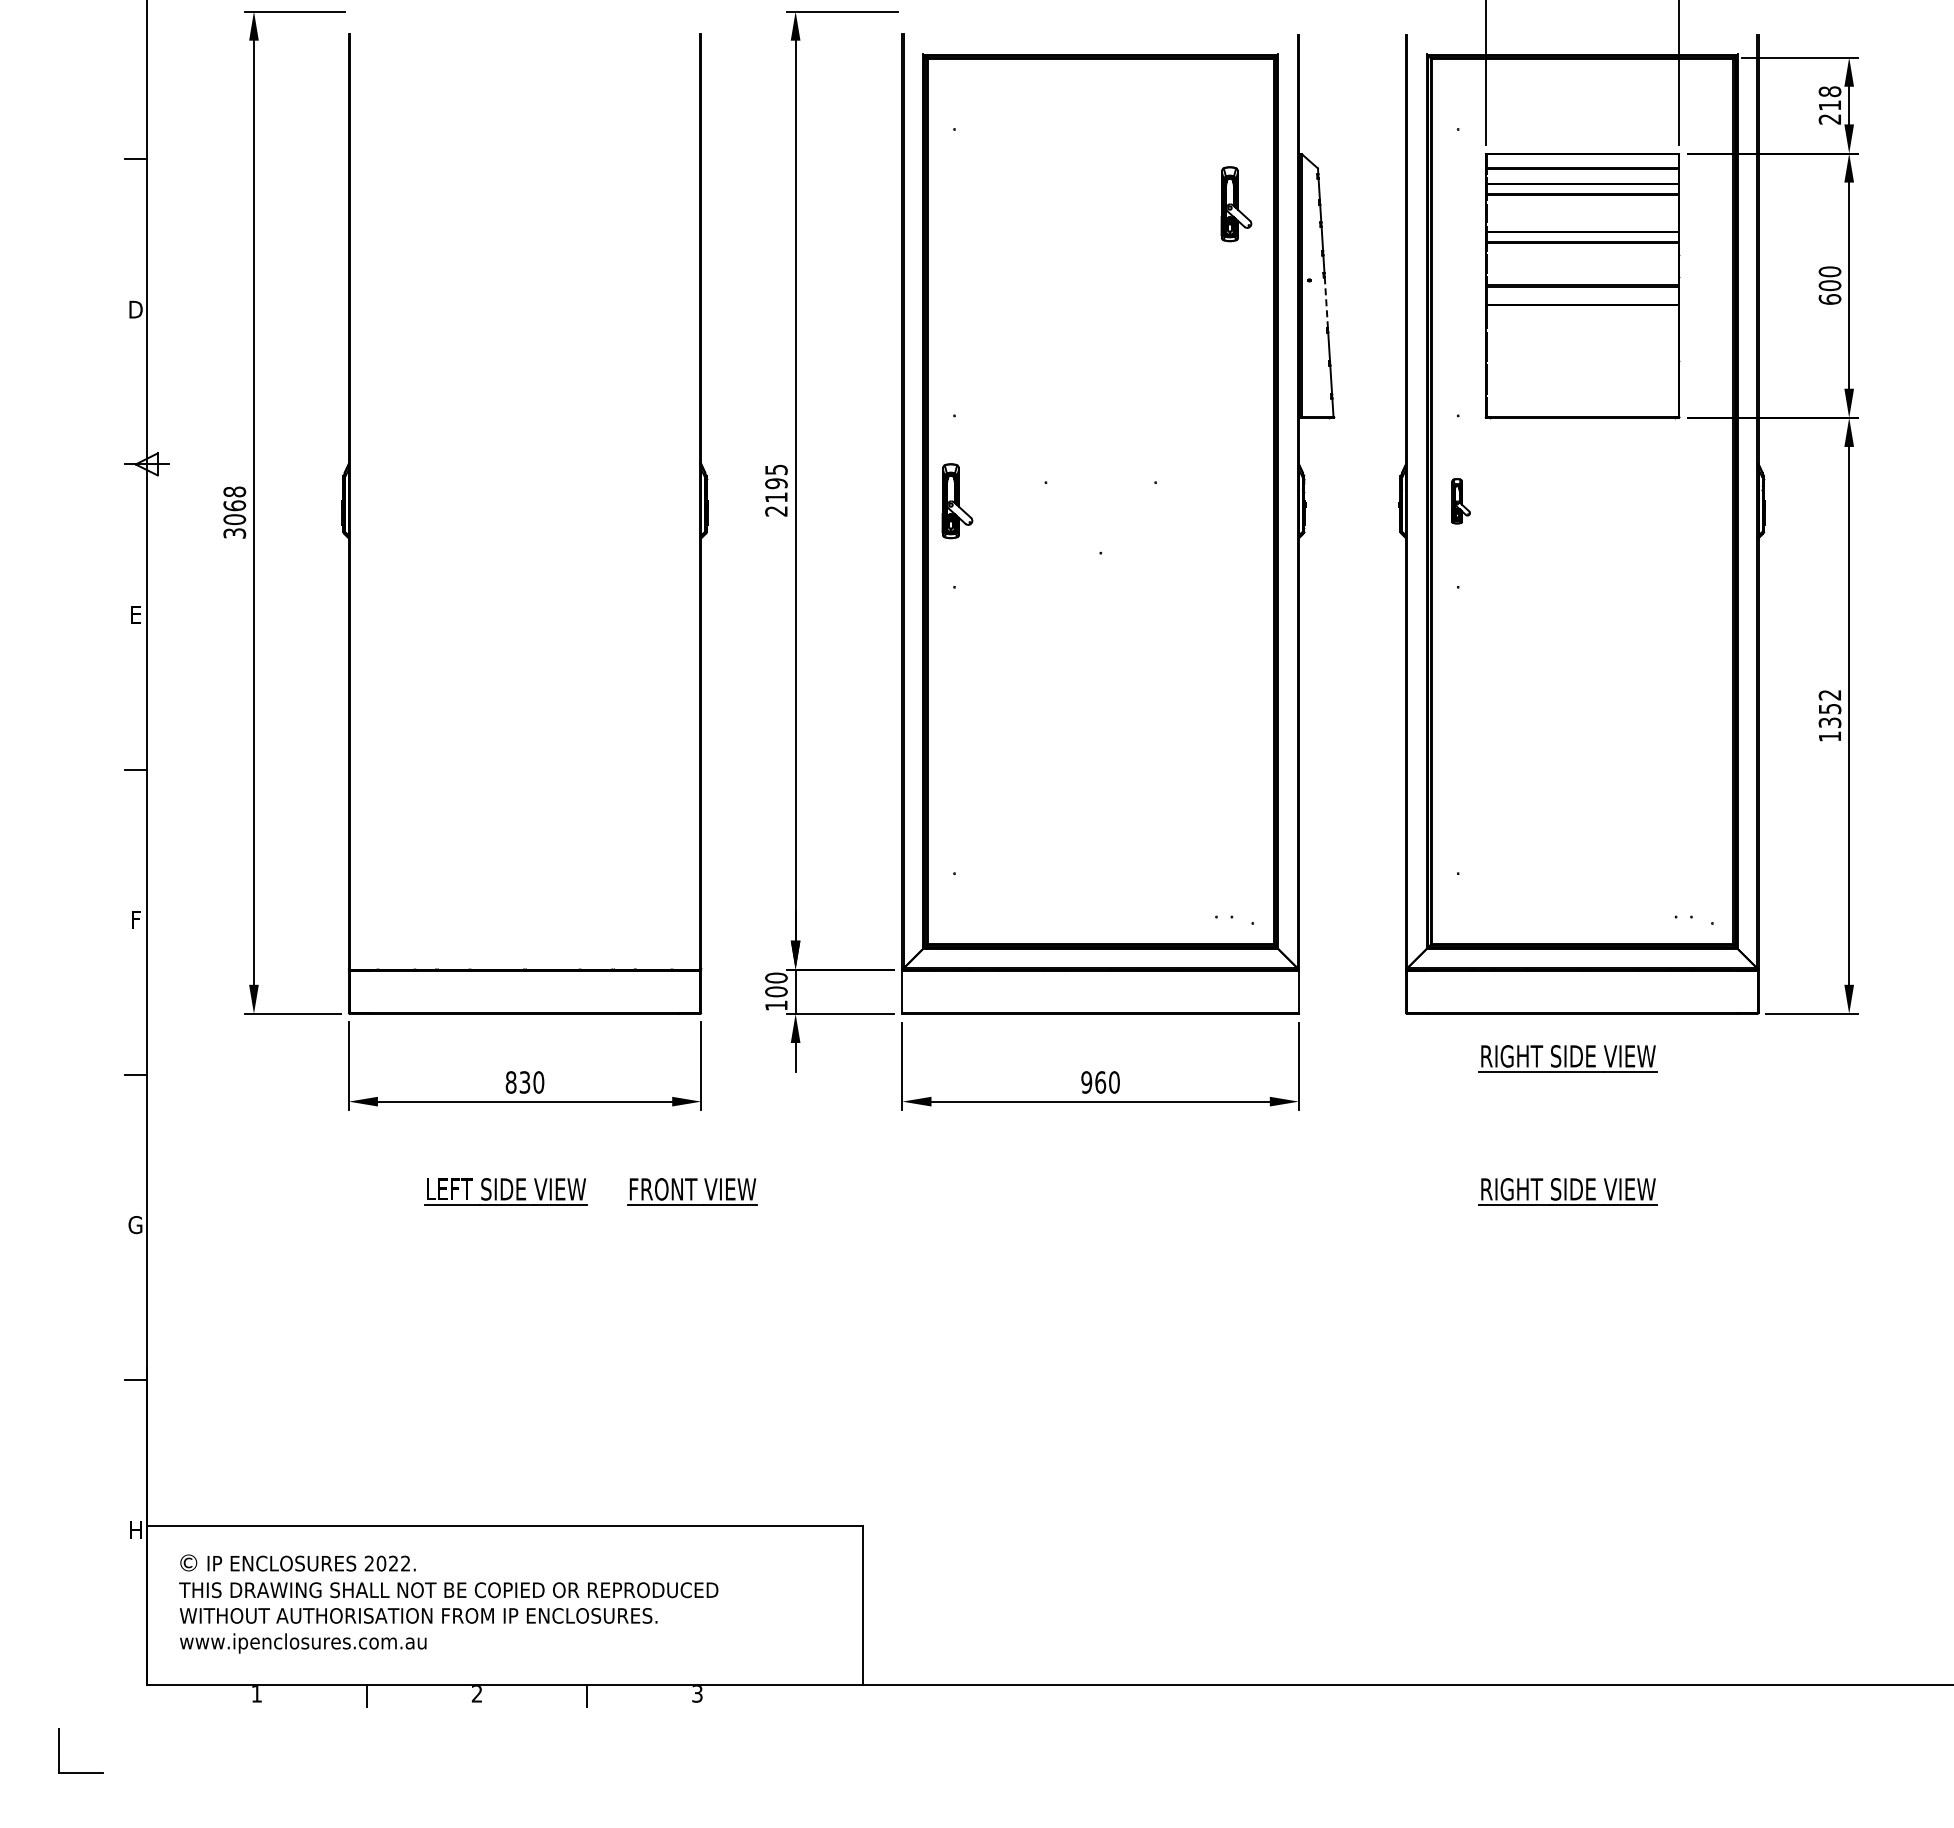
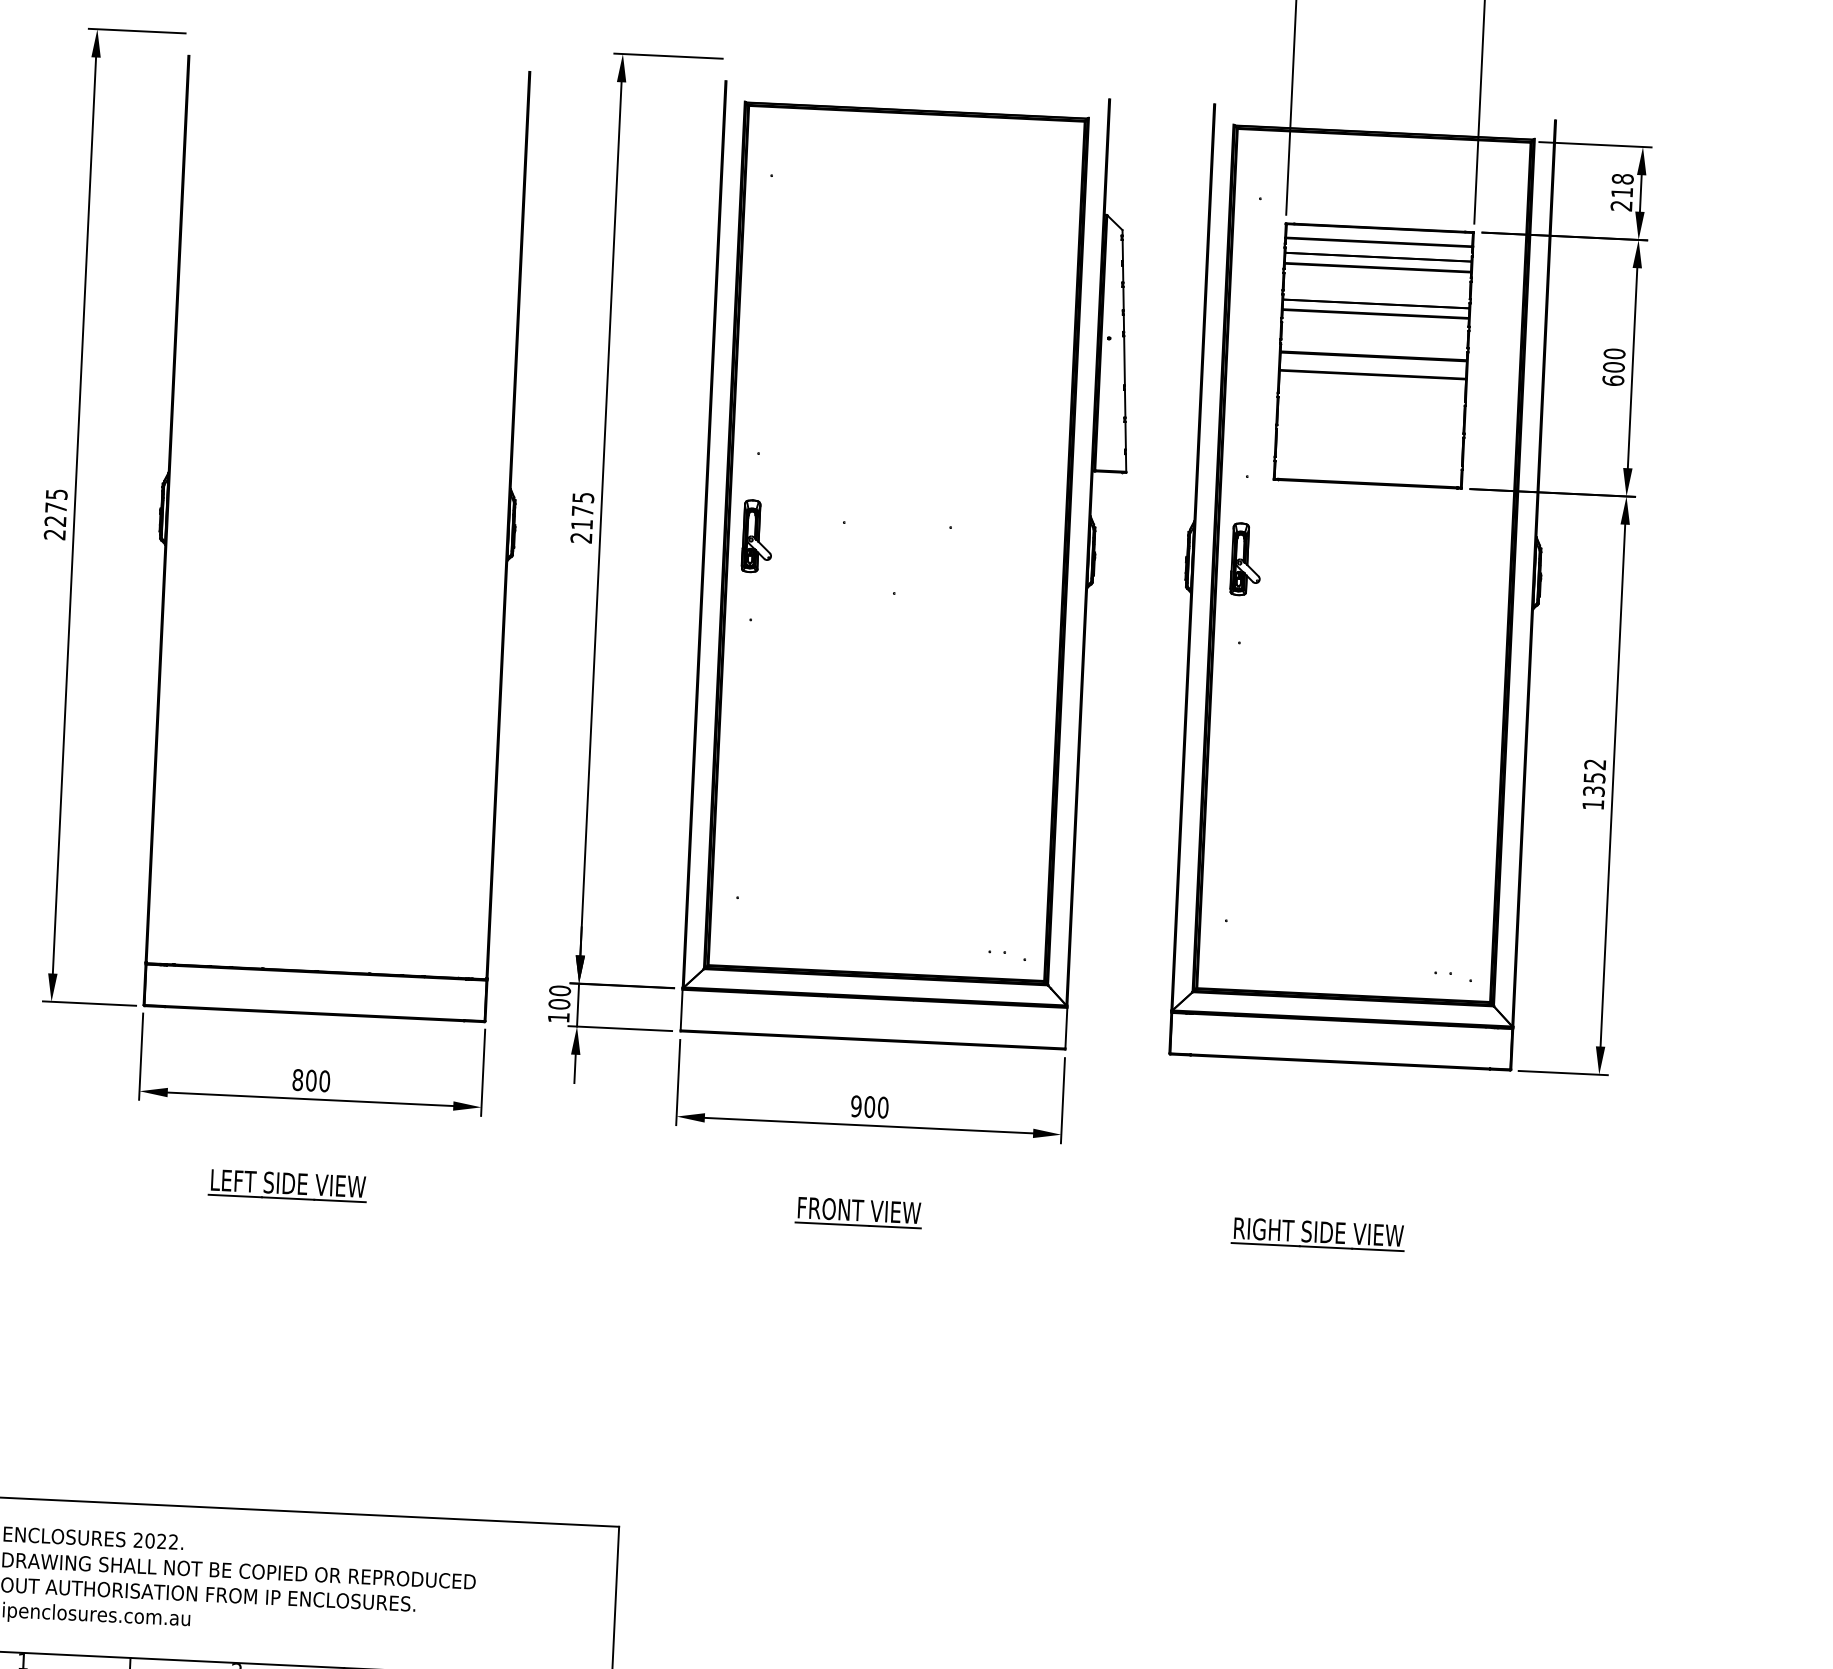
part: (1236, 204) -> (1041, 261), removed
line: (1326, 303) -> (1124, 361), dashed -> solid
text: (776, 483) -> (582, 511), 2195 -> 2175
part: (1460, 501) -> (1245, 559), size x1.67
text: (234, 512) -> (55, 514), 3068 -> 2275
part: (1567, 1058) -> (1323, 1105), removed
text: (524, 1082) -> (310, 1080), 830 -> 800
text: (1100, 1082) -> (869, 1107), 960 -> 900
part: (692, 1191) -> (858, 1212), moved

